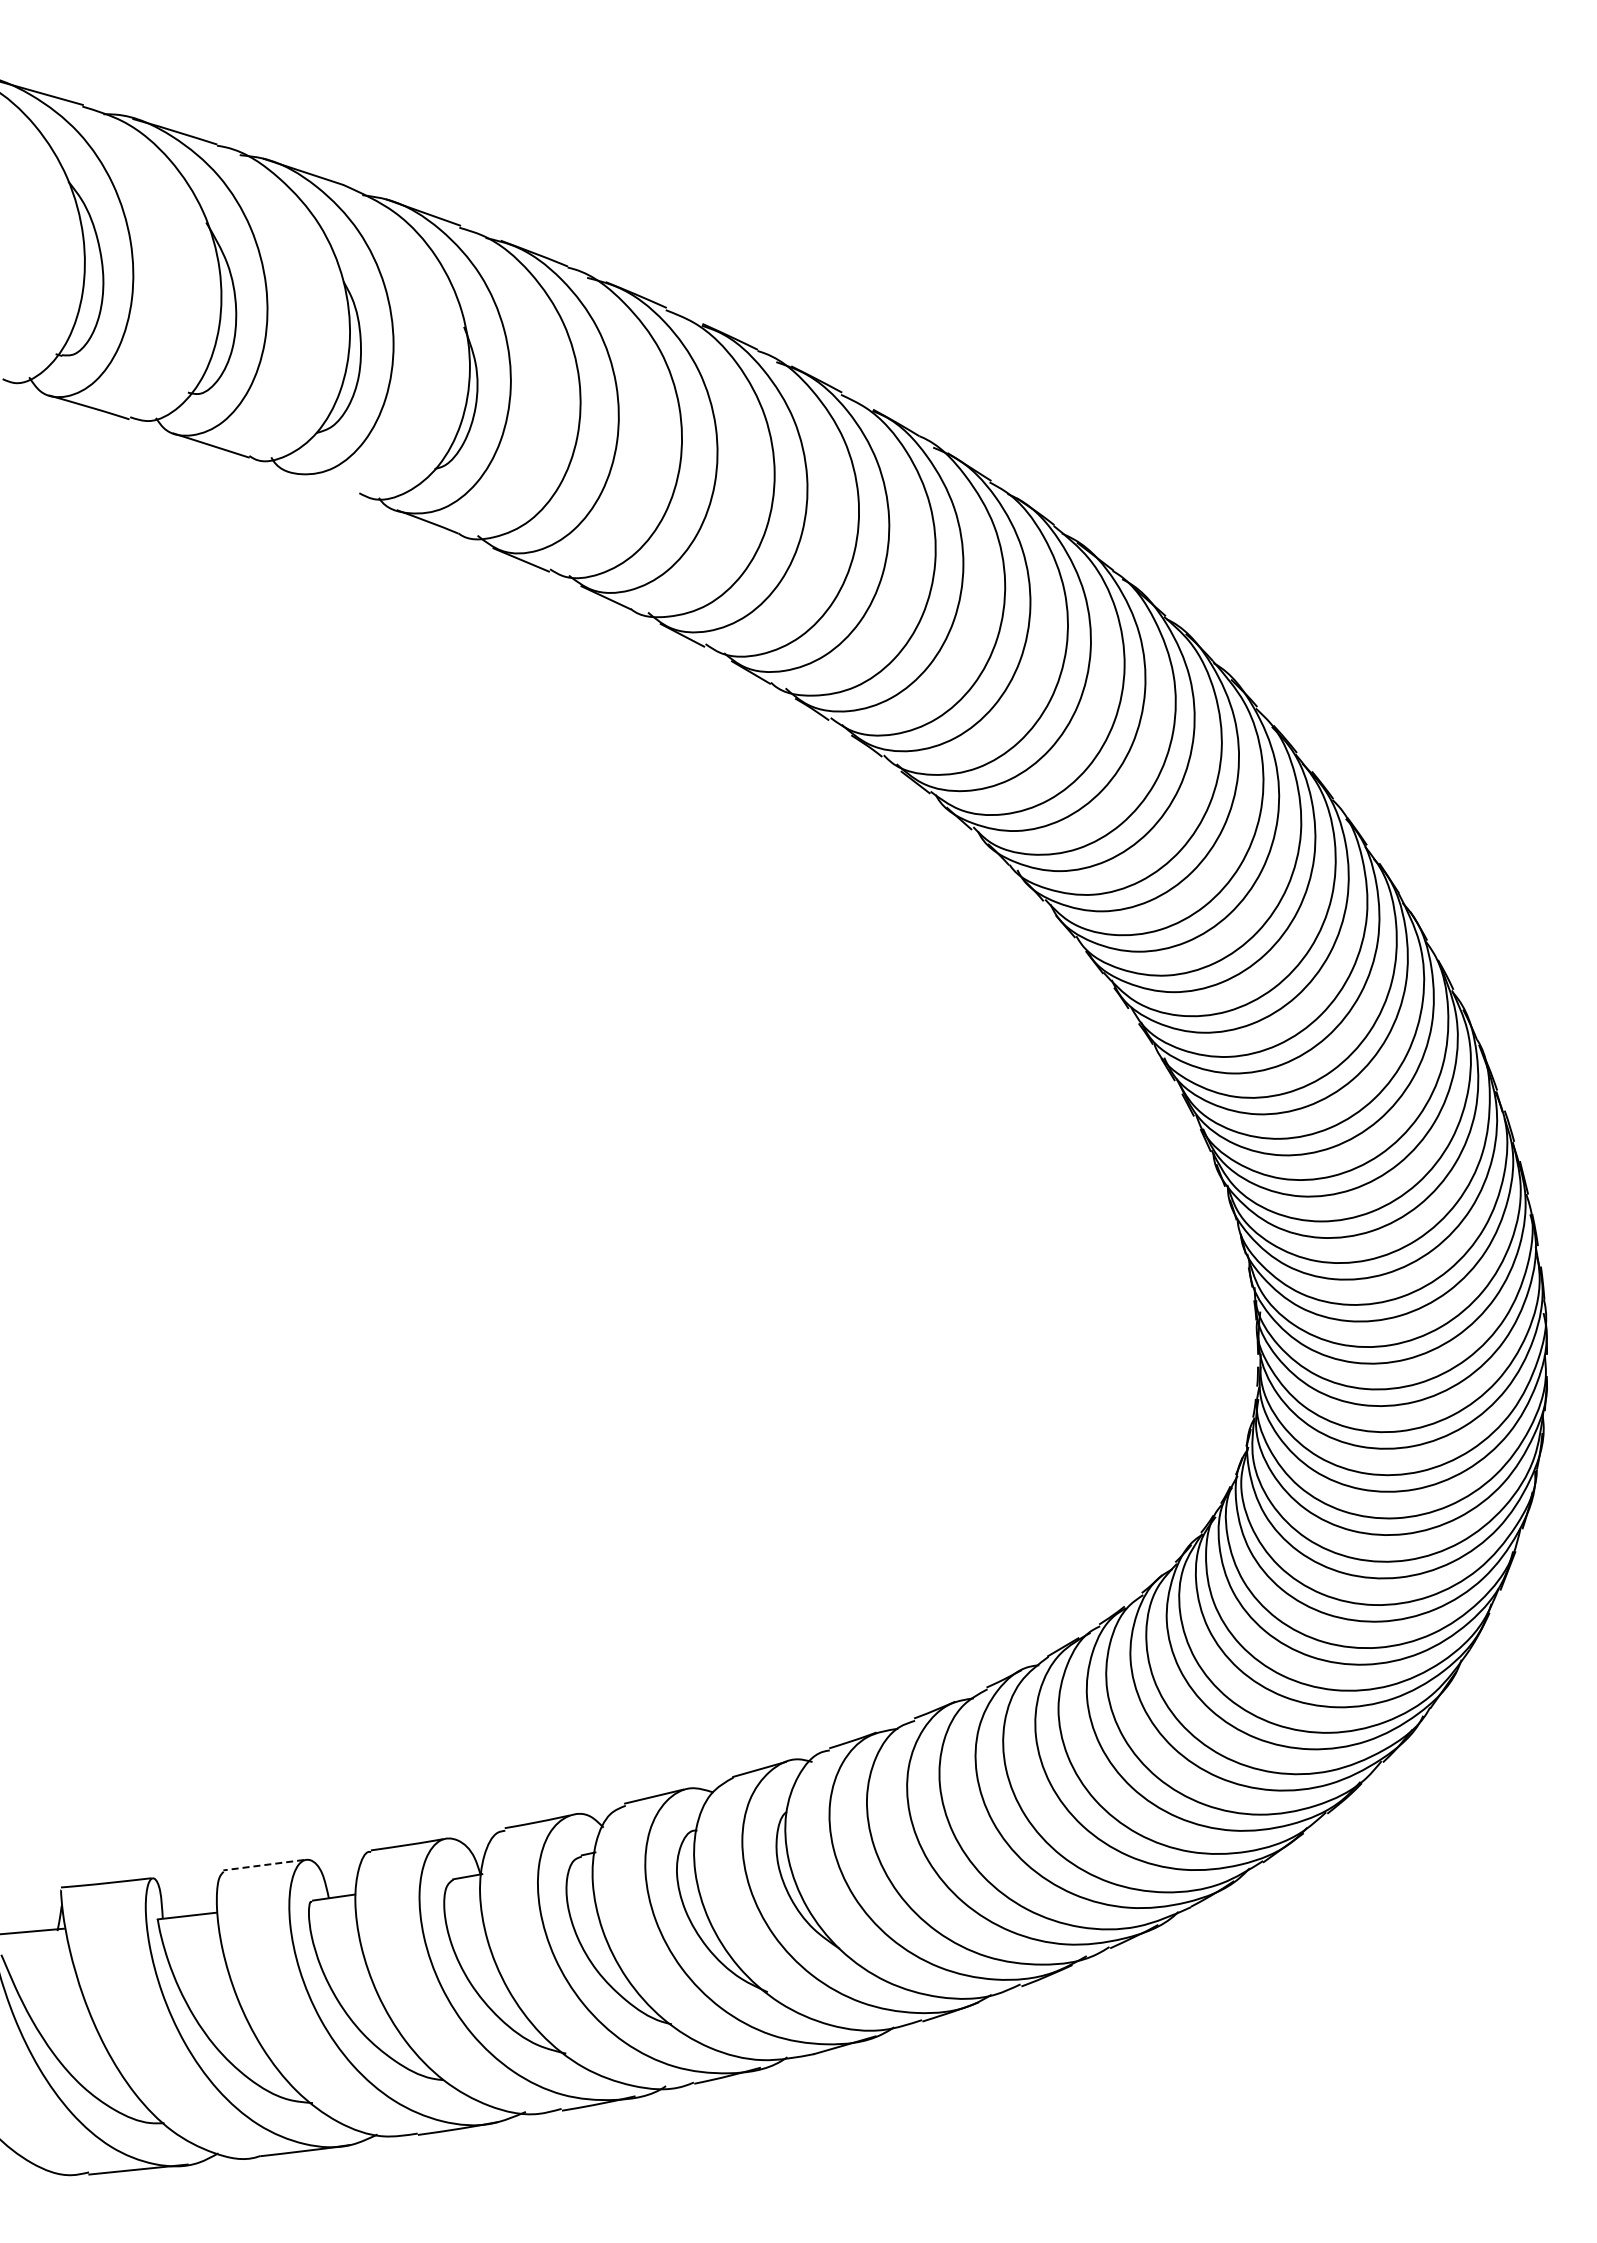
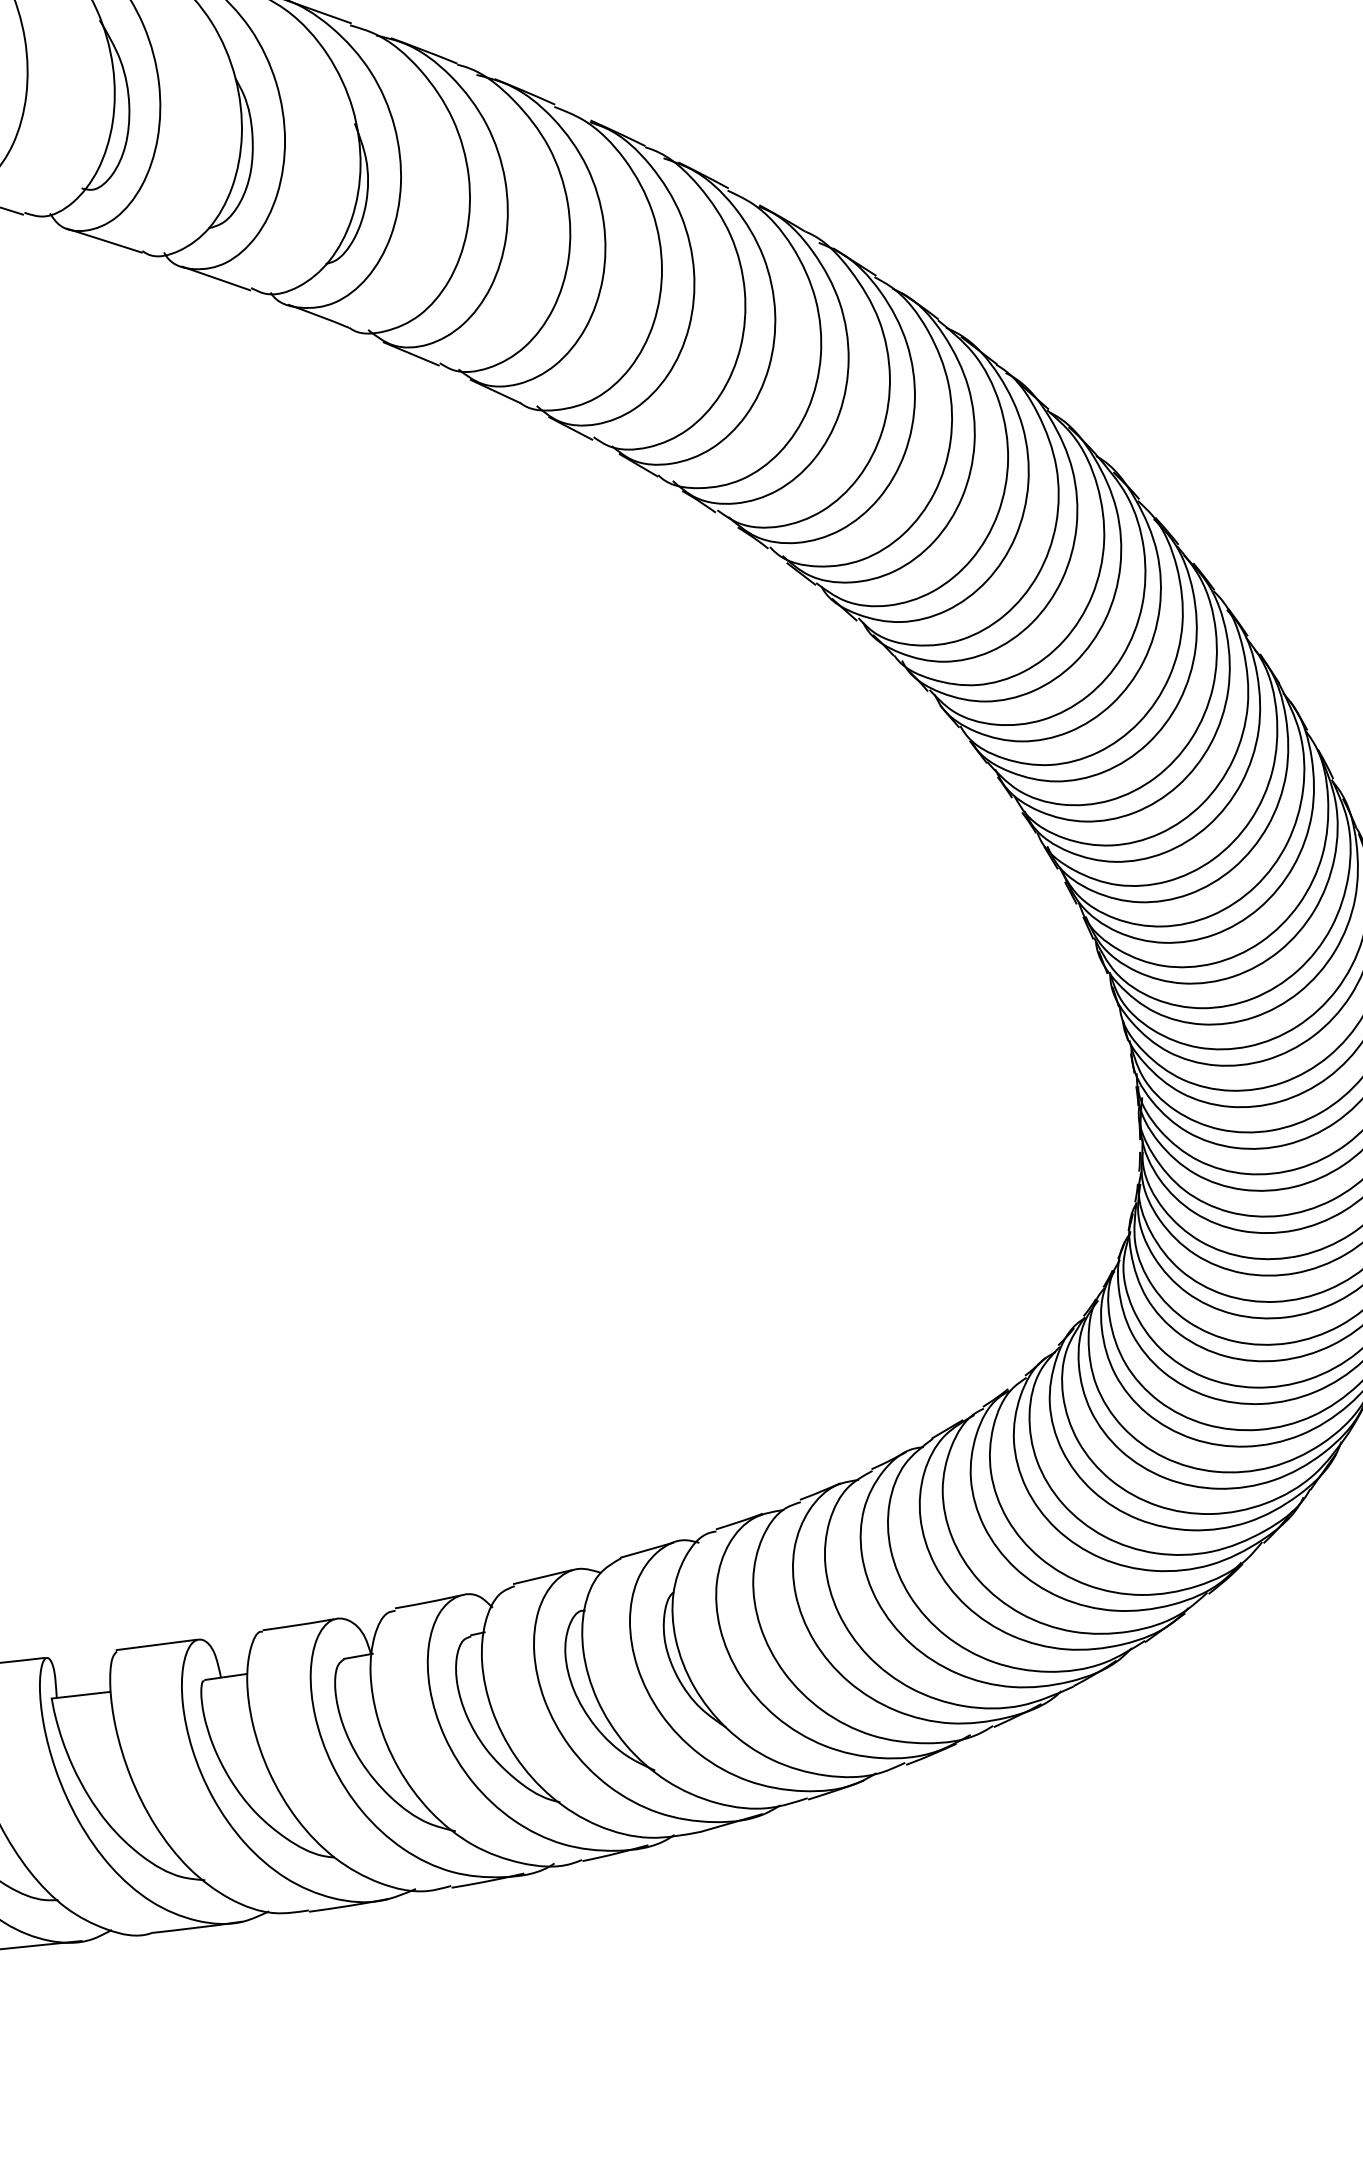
line: (323, 483) -> (215, 278), added
line: (263, 1865) -> (156, 1645), dashed -> solid

